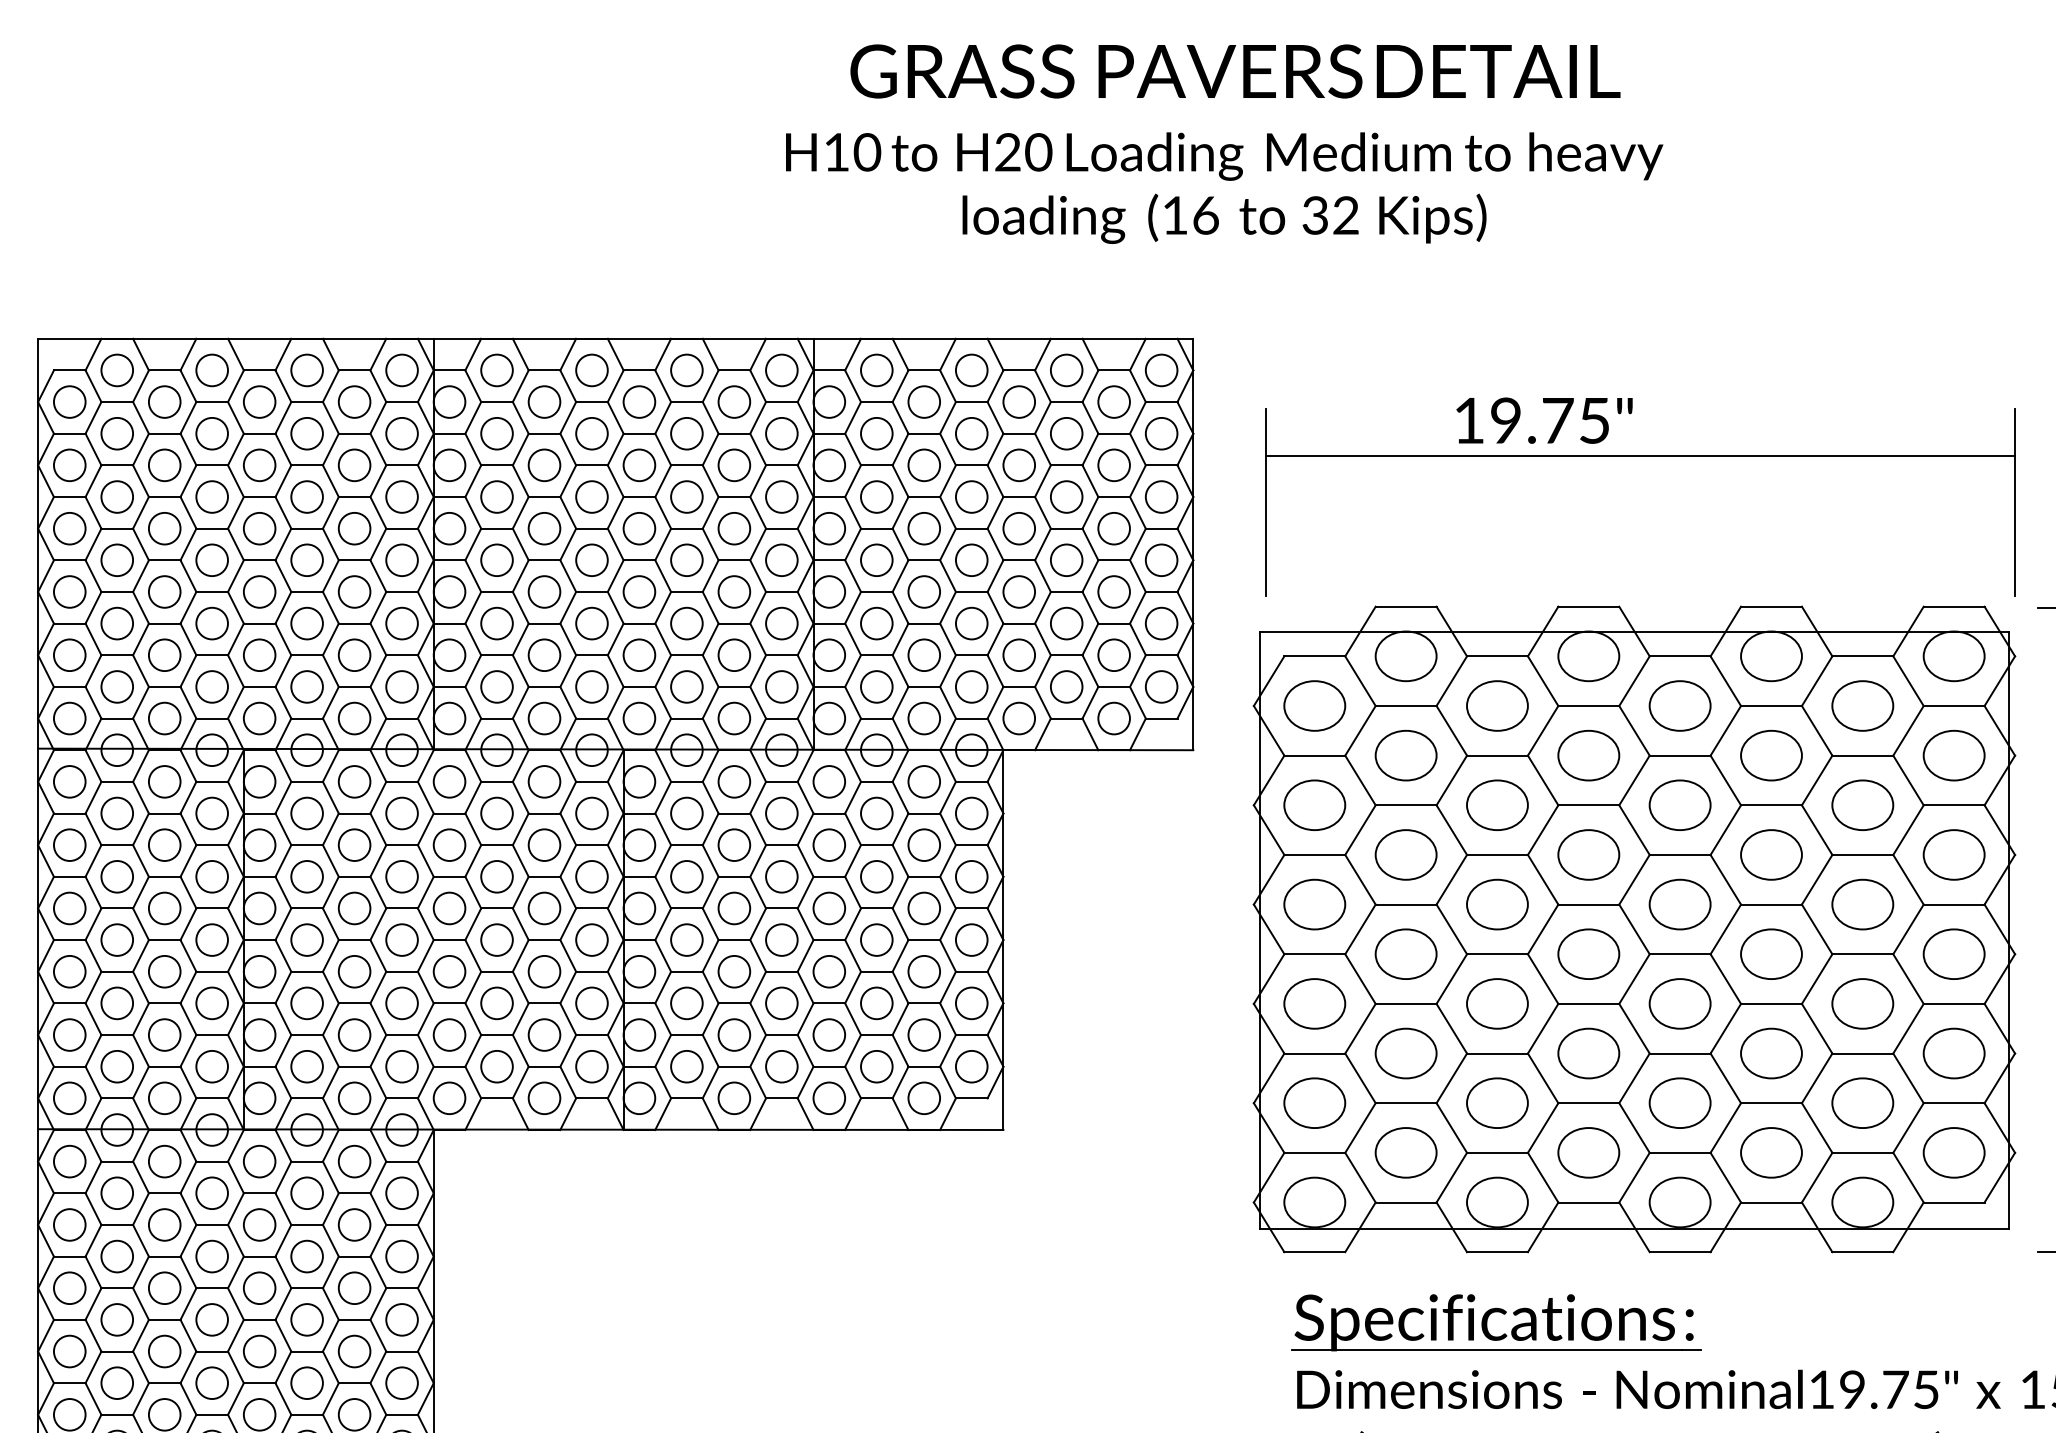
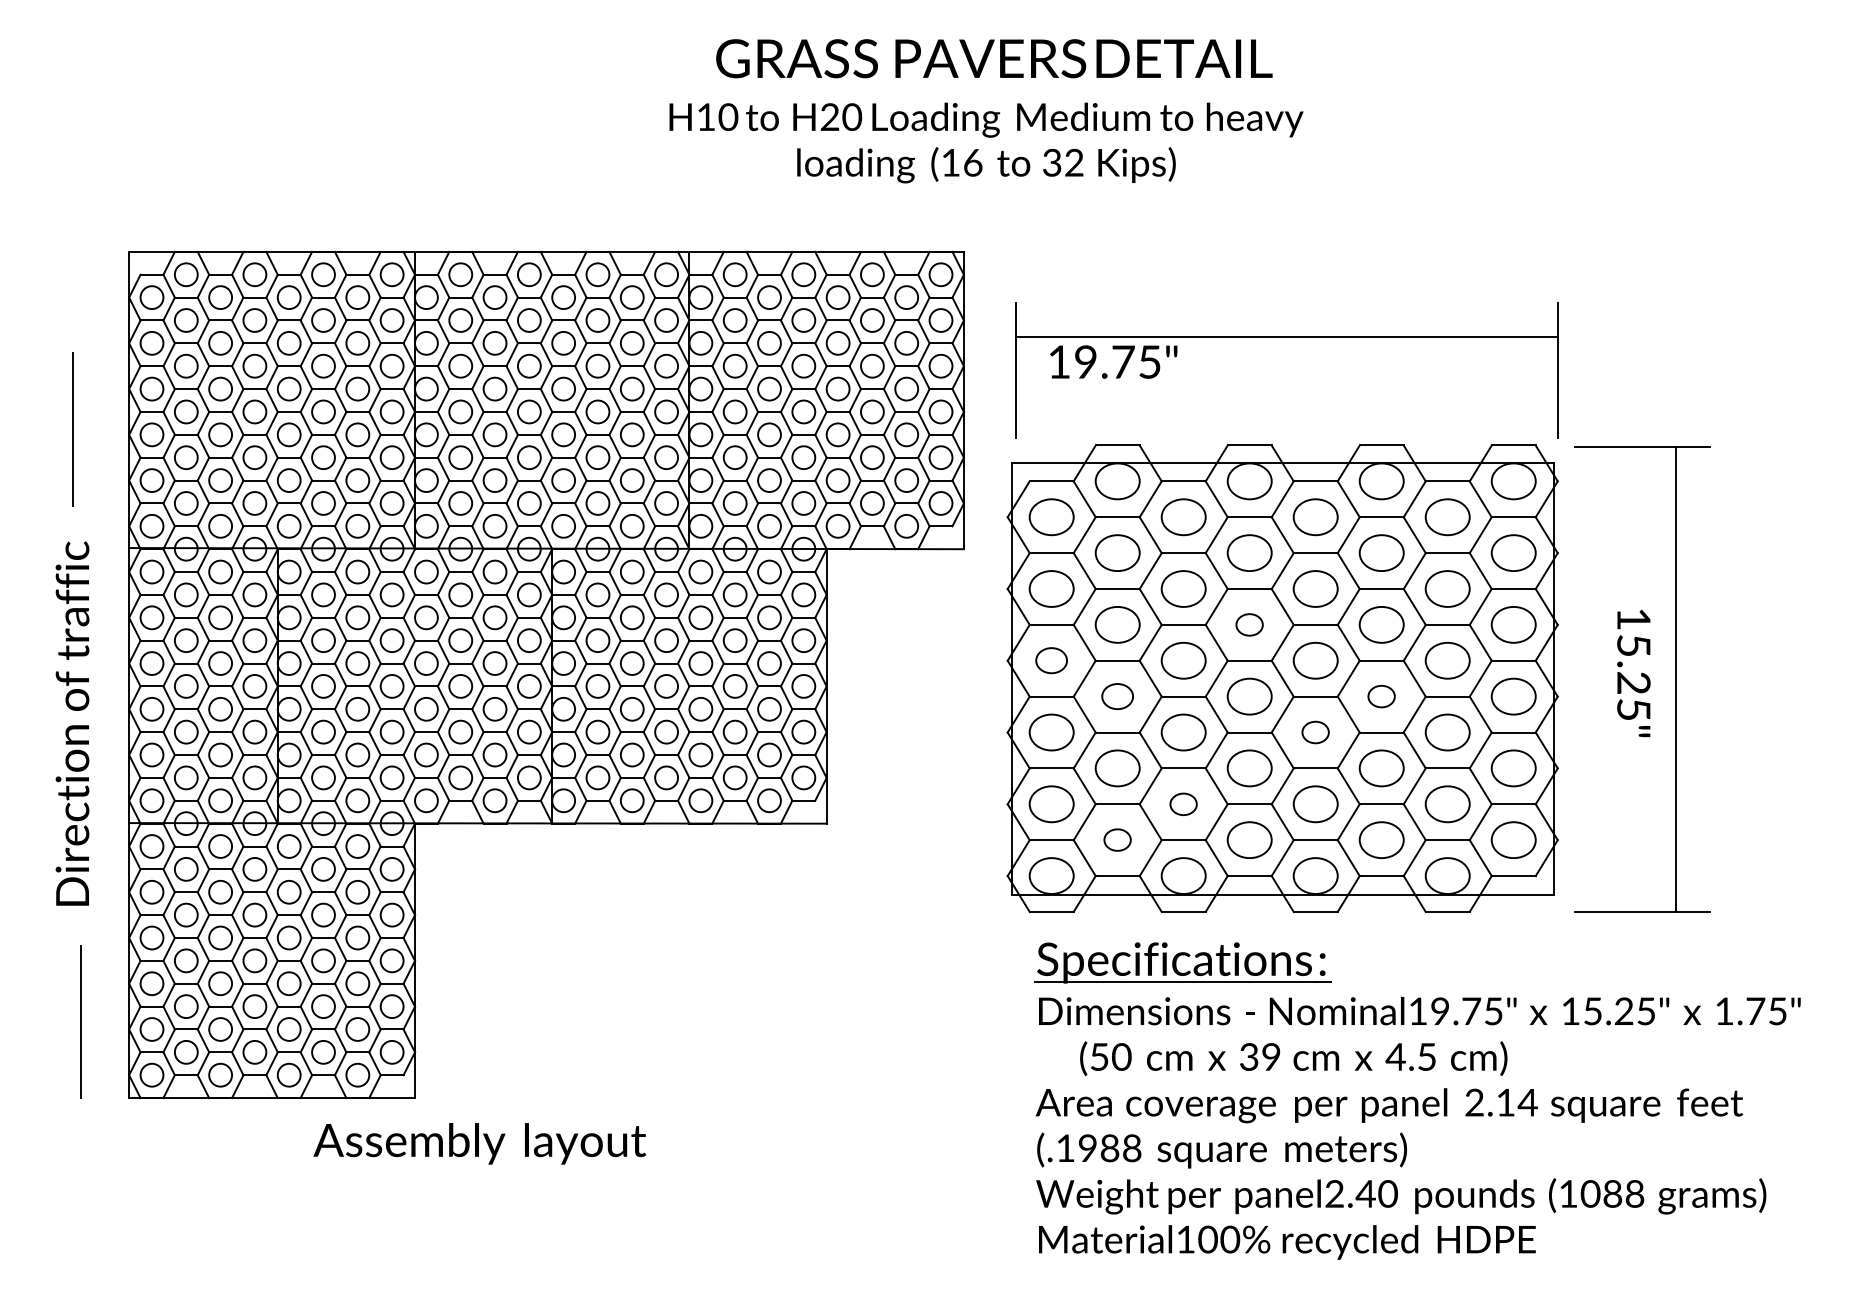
text: (1544, 419) -> (1113, 361), moved
part: (1588, 854) -> (1249, 624), size x0.6
part: (1314, 904) -> (1051, 660), size x0.7
part: (1405, 954) -> (1117, 696), size x0.7
part: (1771, 954) -> (1381, 696), size x0.6
part: (1679, 1003) -> (1315, 732), size x0.6
part: (1497, 1103) -> (1183, 804), size x0.6
part: (1405, 1151) -> (1117, 839), size x0.6

